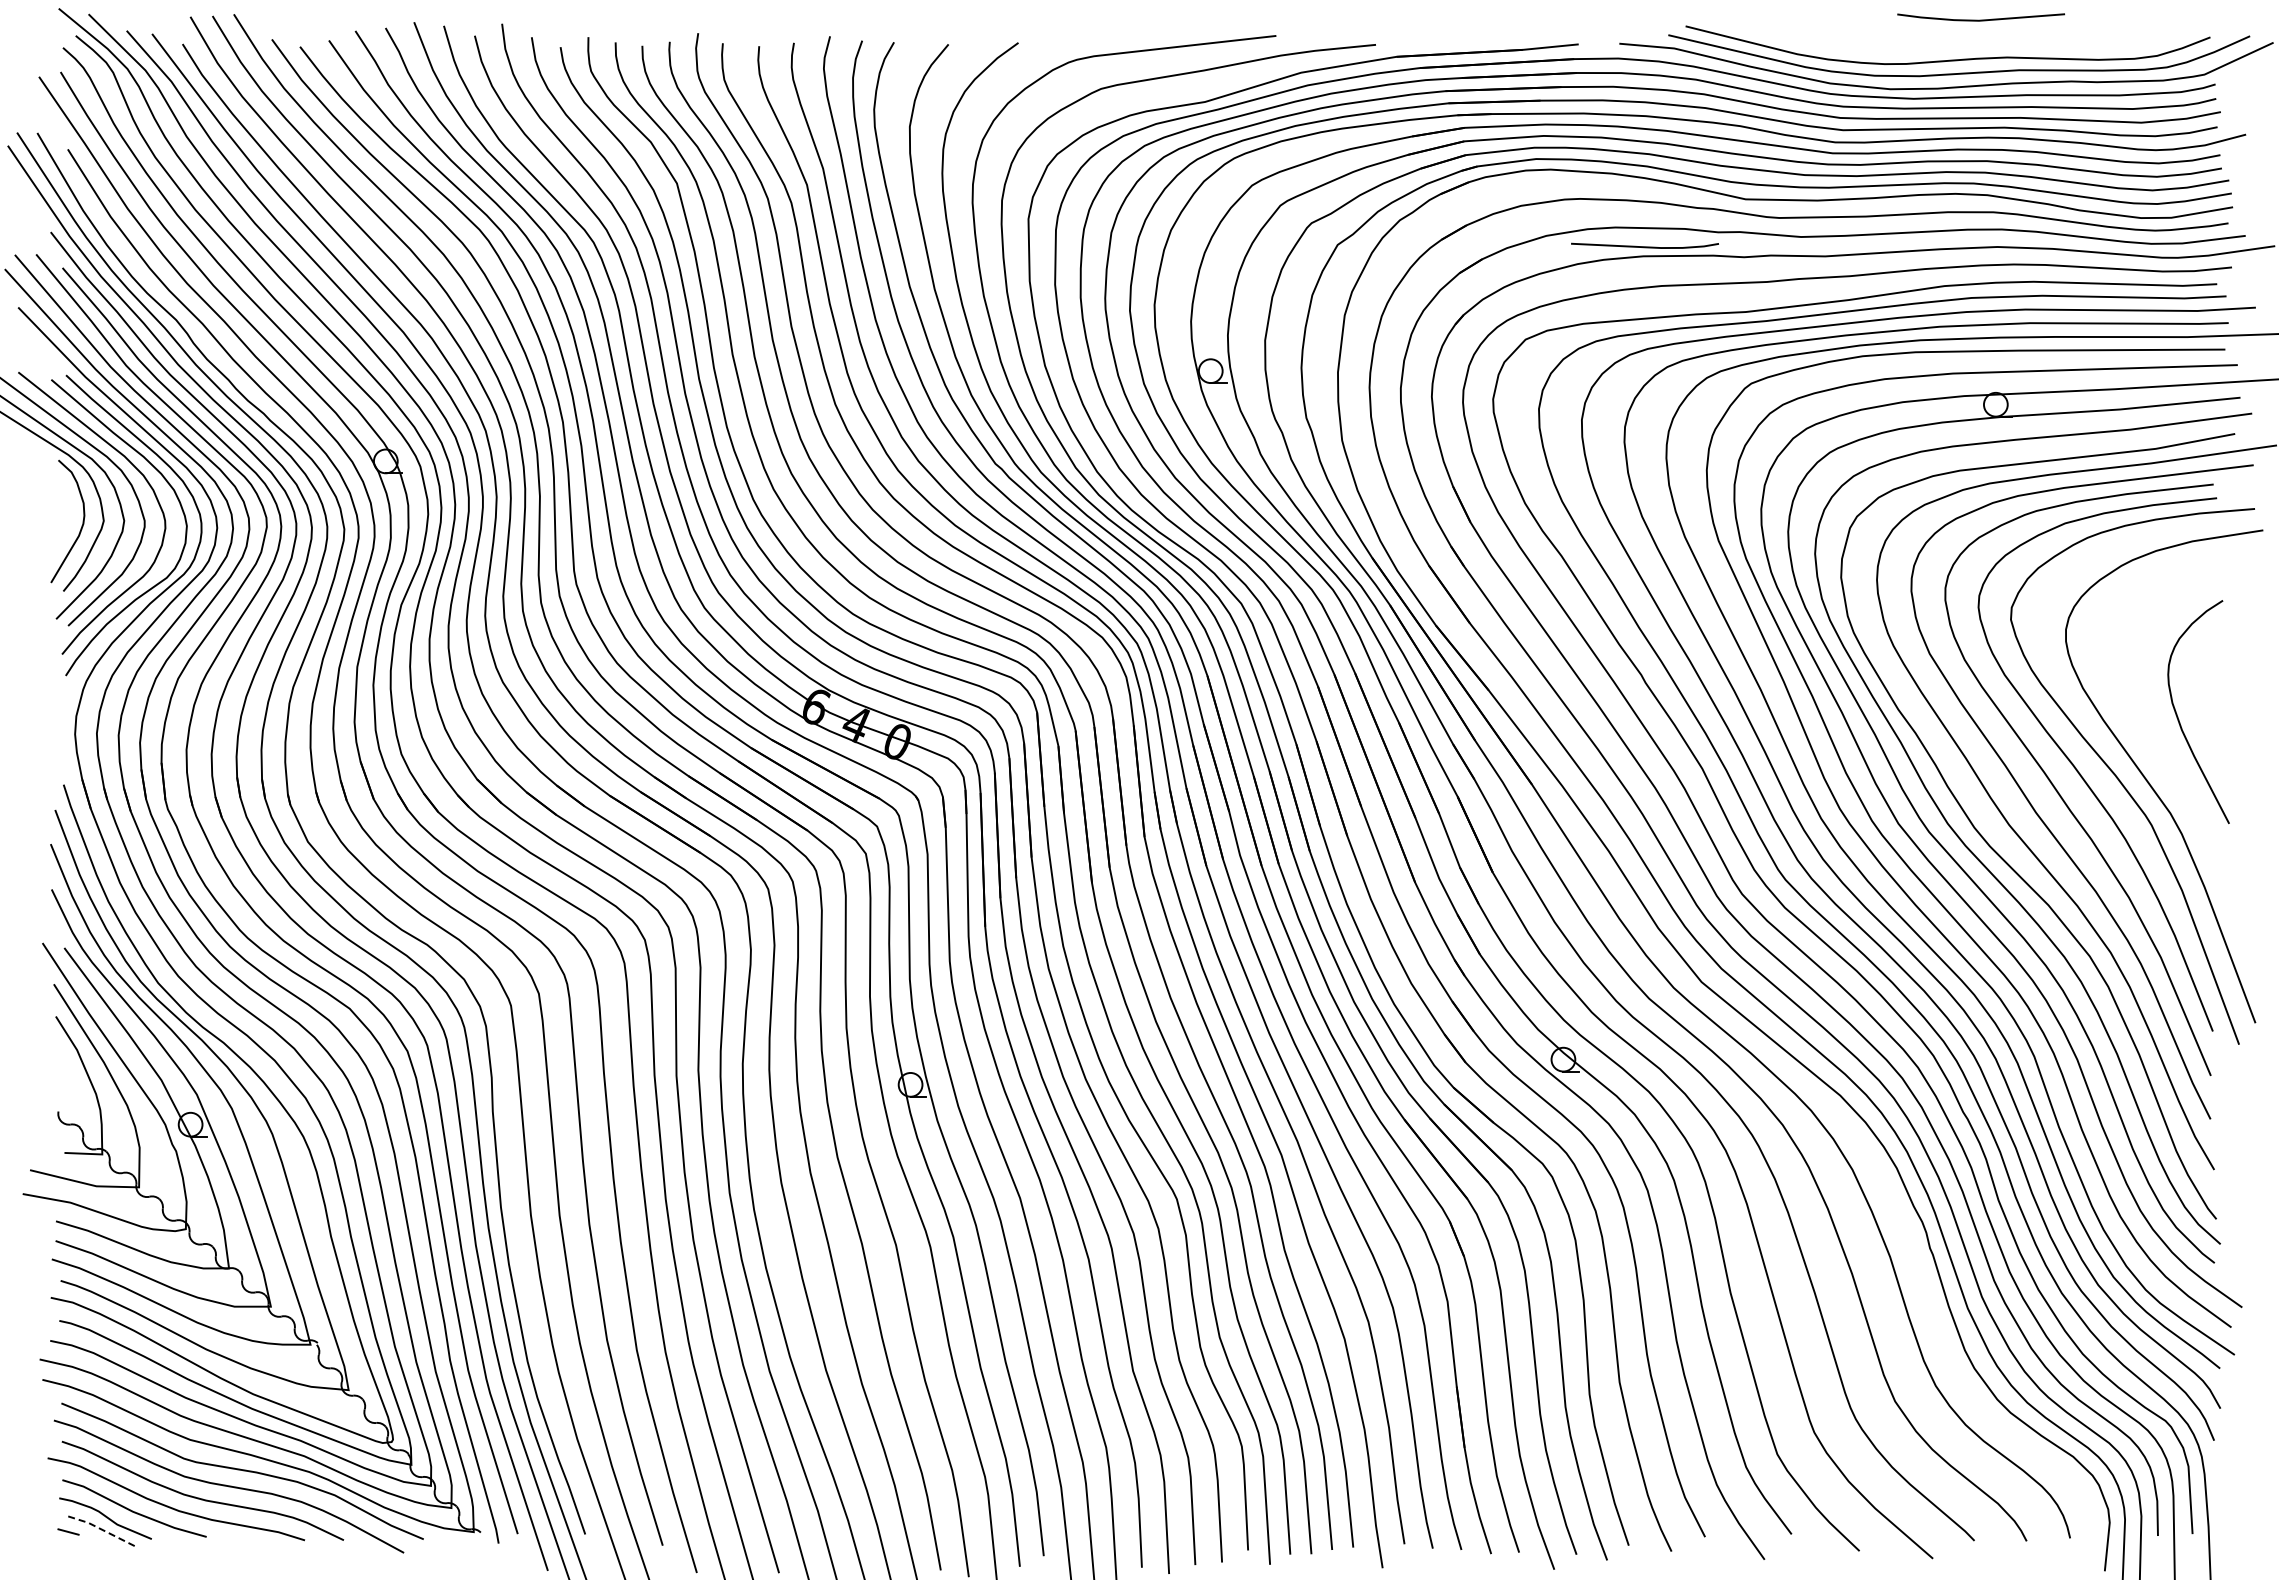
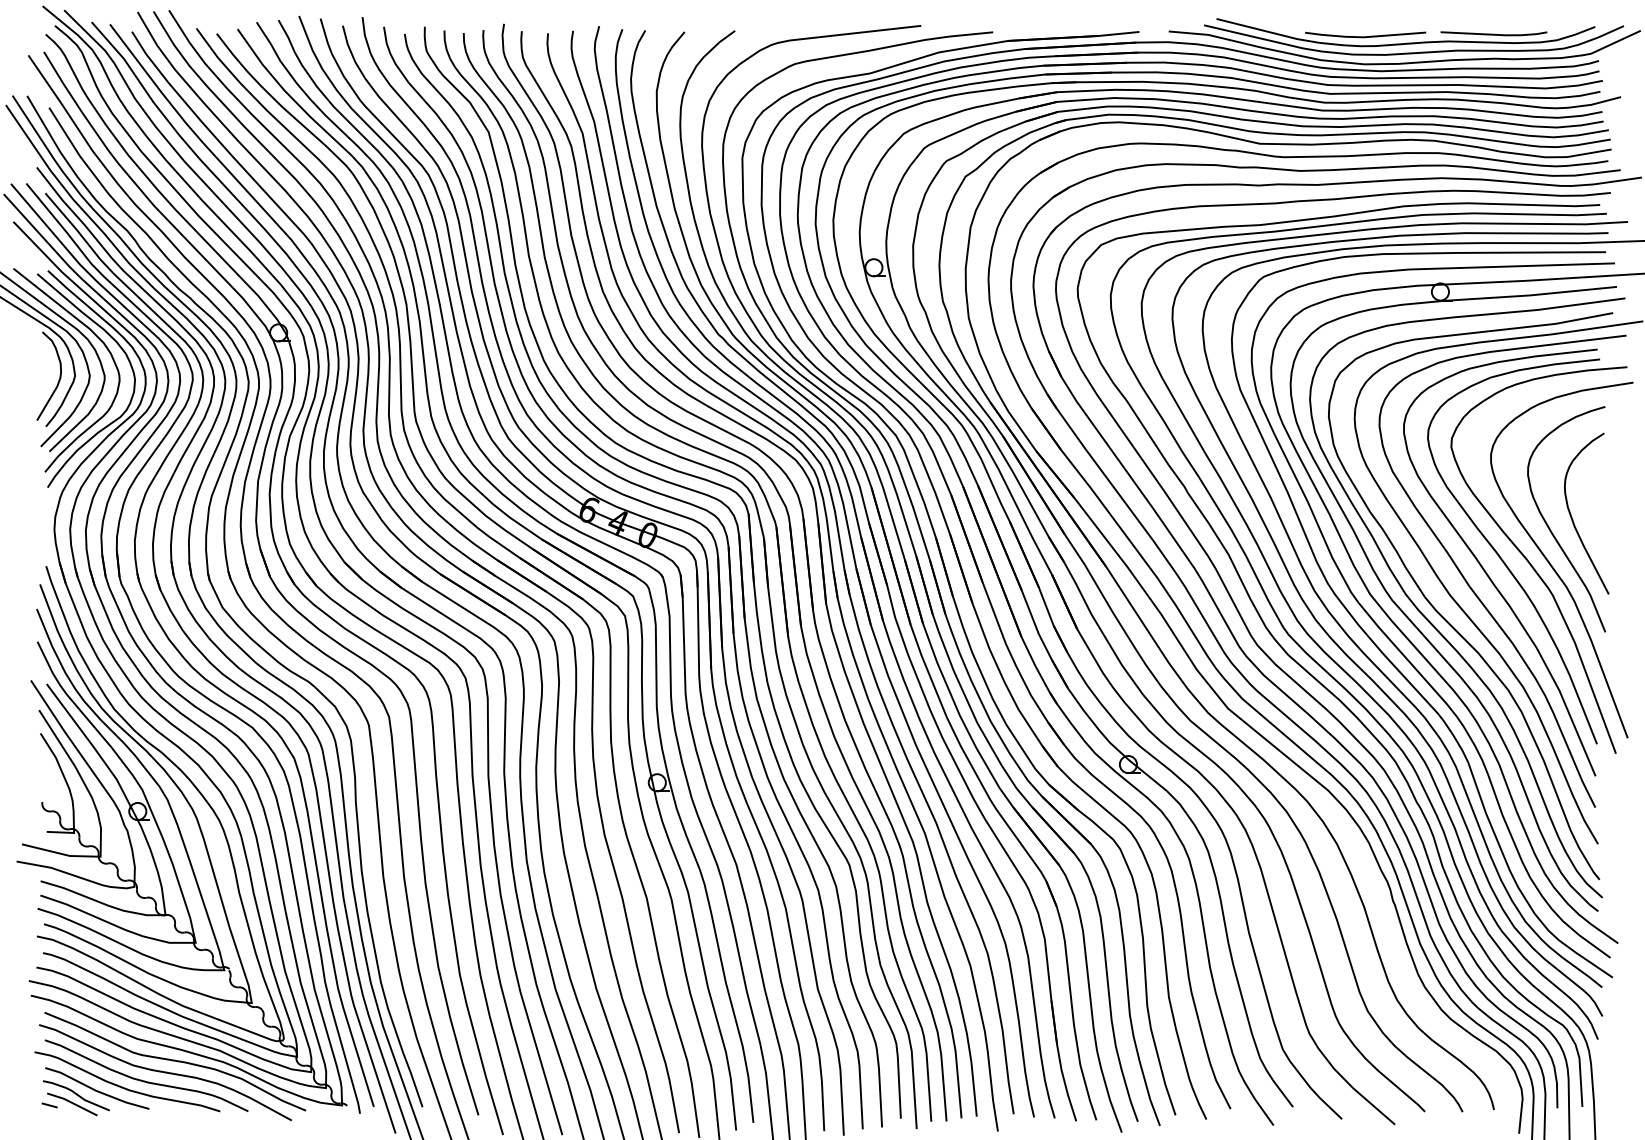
line: (1980, 19) -> (1365, 36), moved
line: (1644, 246) -> (1493, 34), moved
curve: (2147, 731) -> (1549, 527), added
line: (99, 1528) -> (72, 1102), dashed -> solid

